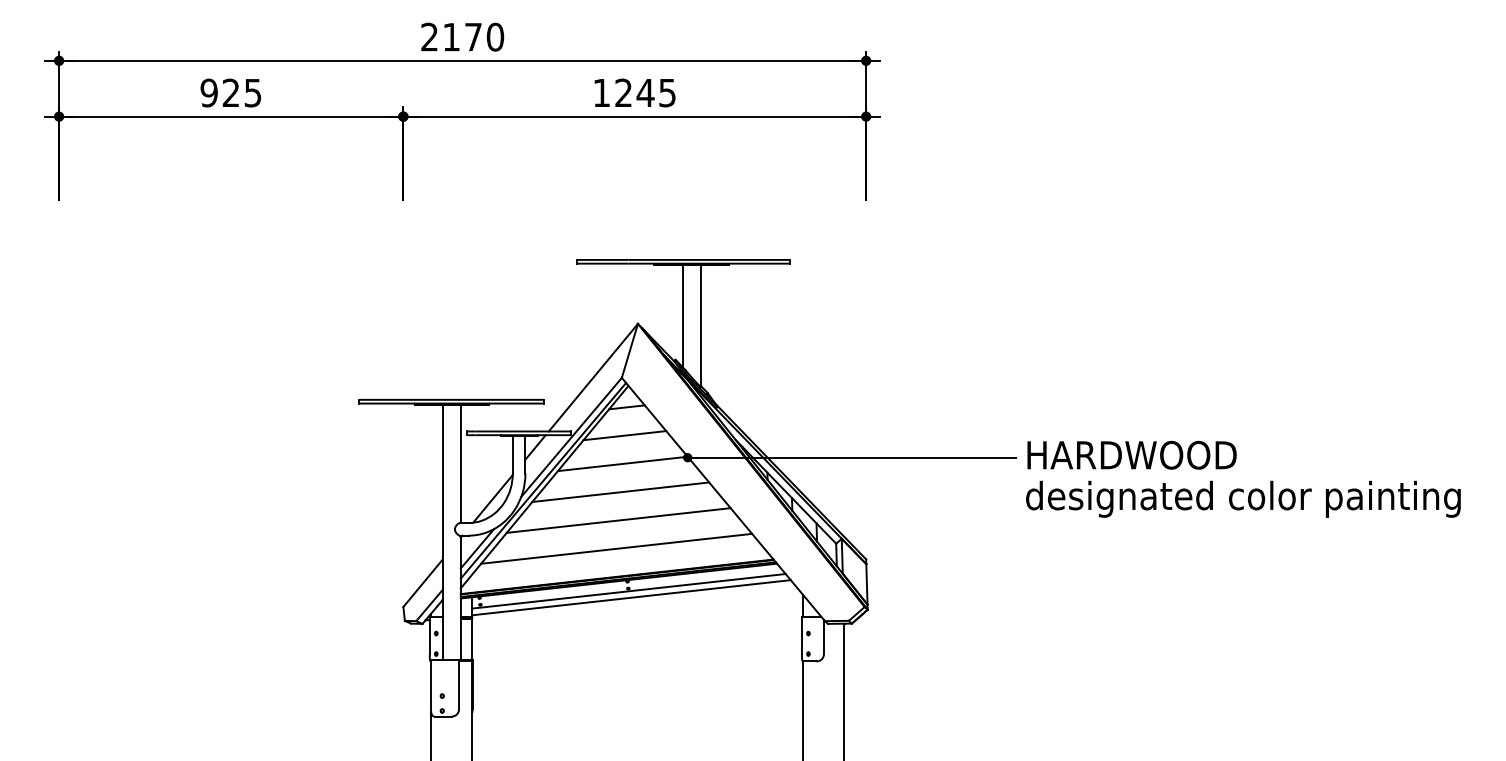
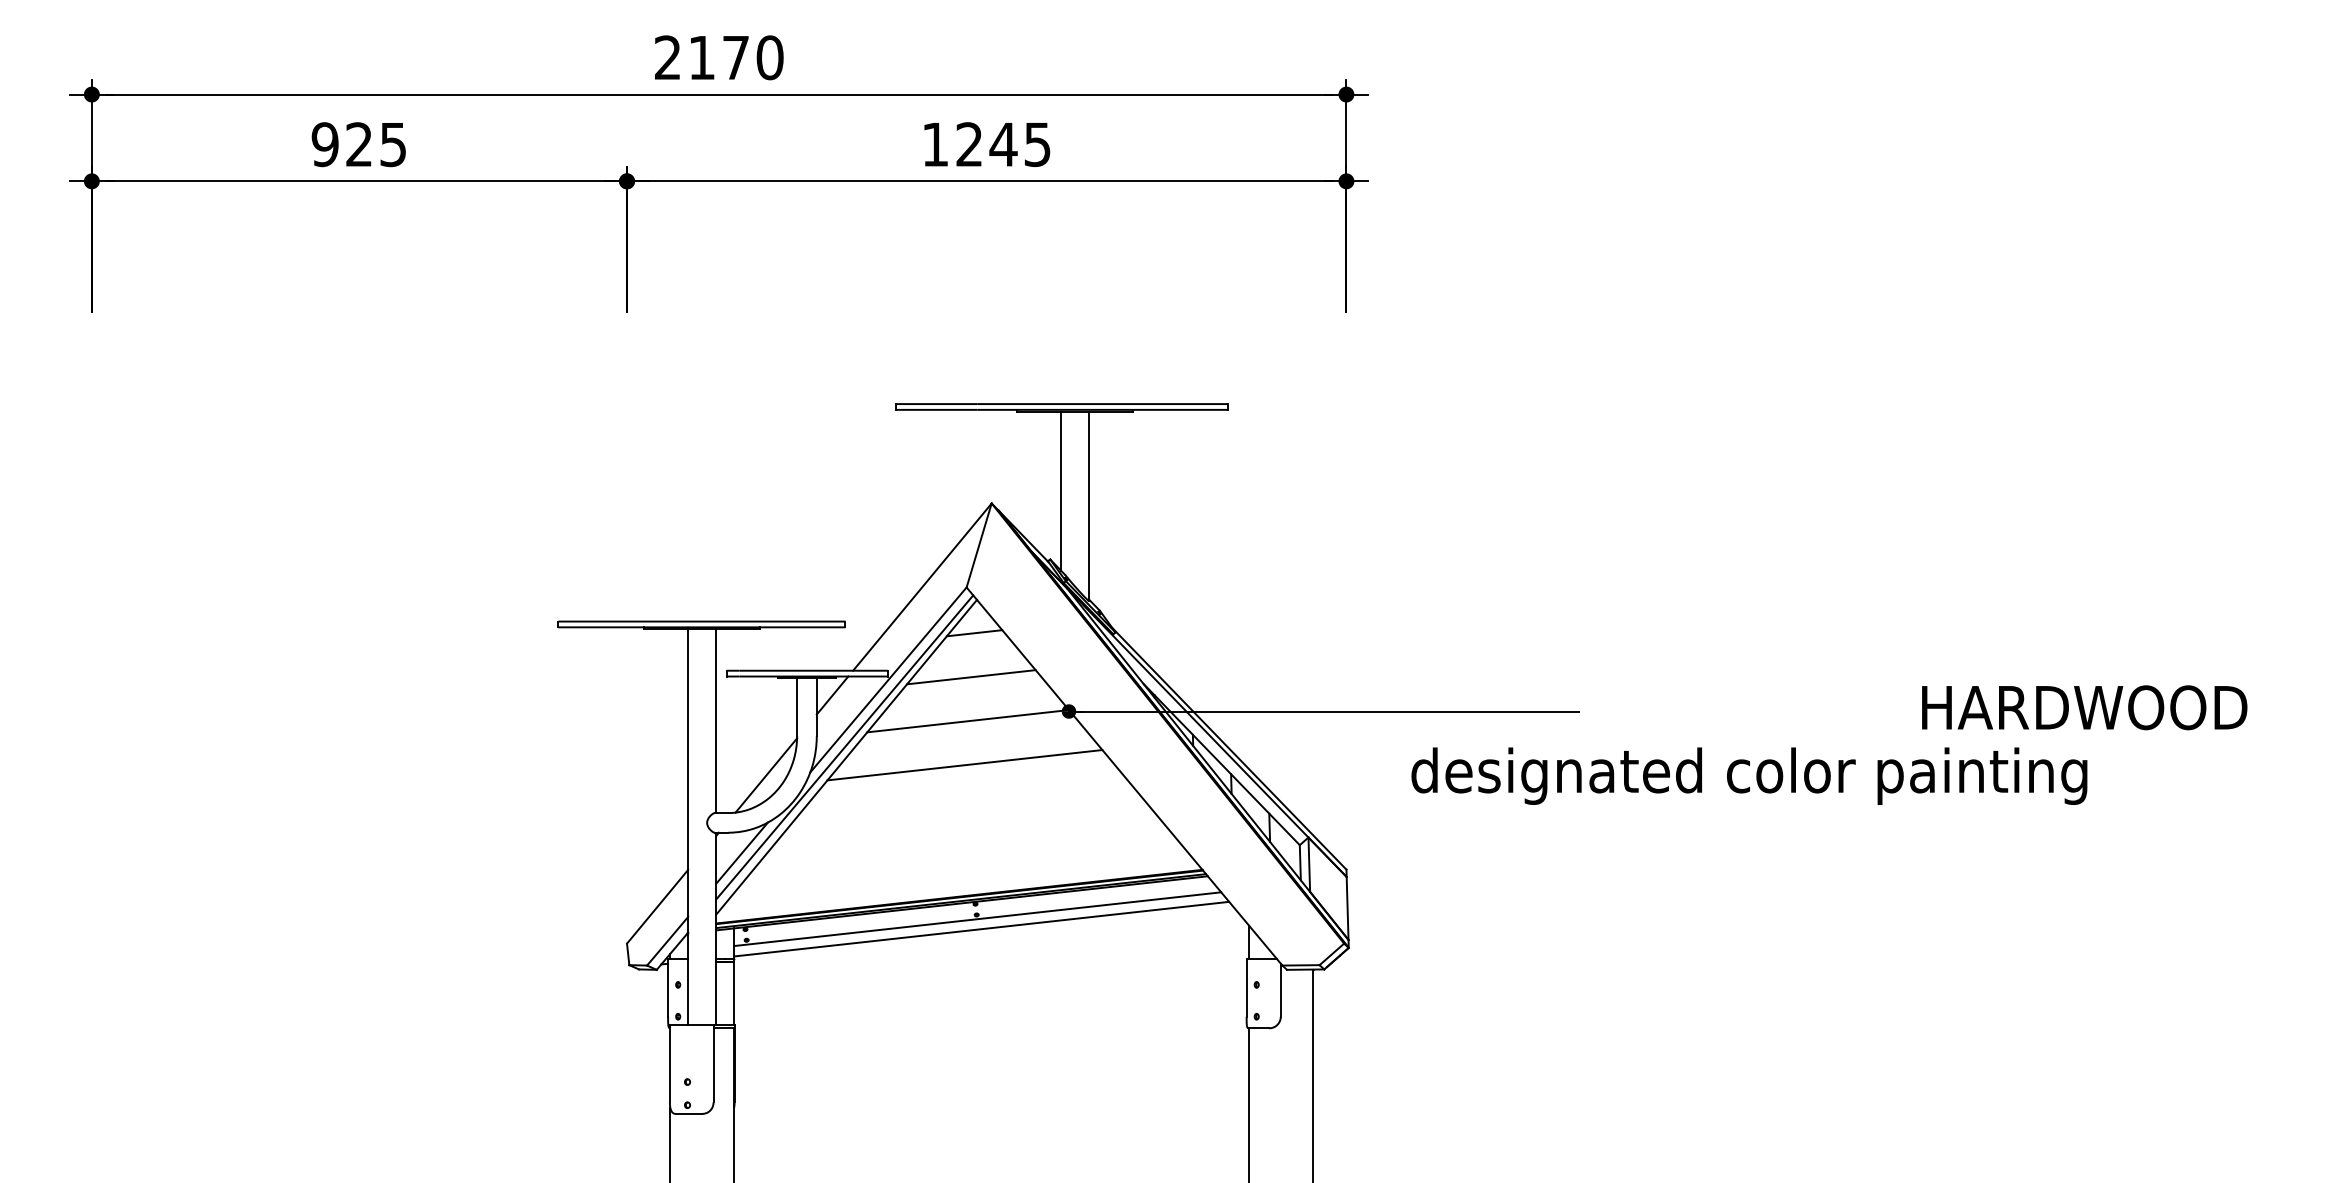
text: (1131, 454) -> (2083, 706), moved
text: (1243, 498) -> (1749, 774), moved
line: (618, 520) -> (961, 809), removed
line: (616, 548) -> (958, 852), removed

